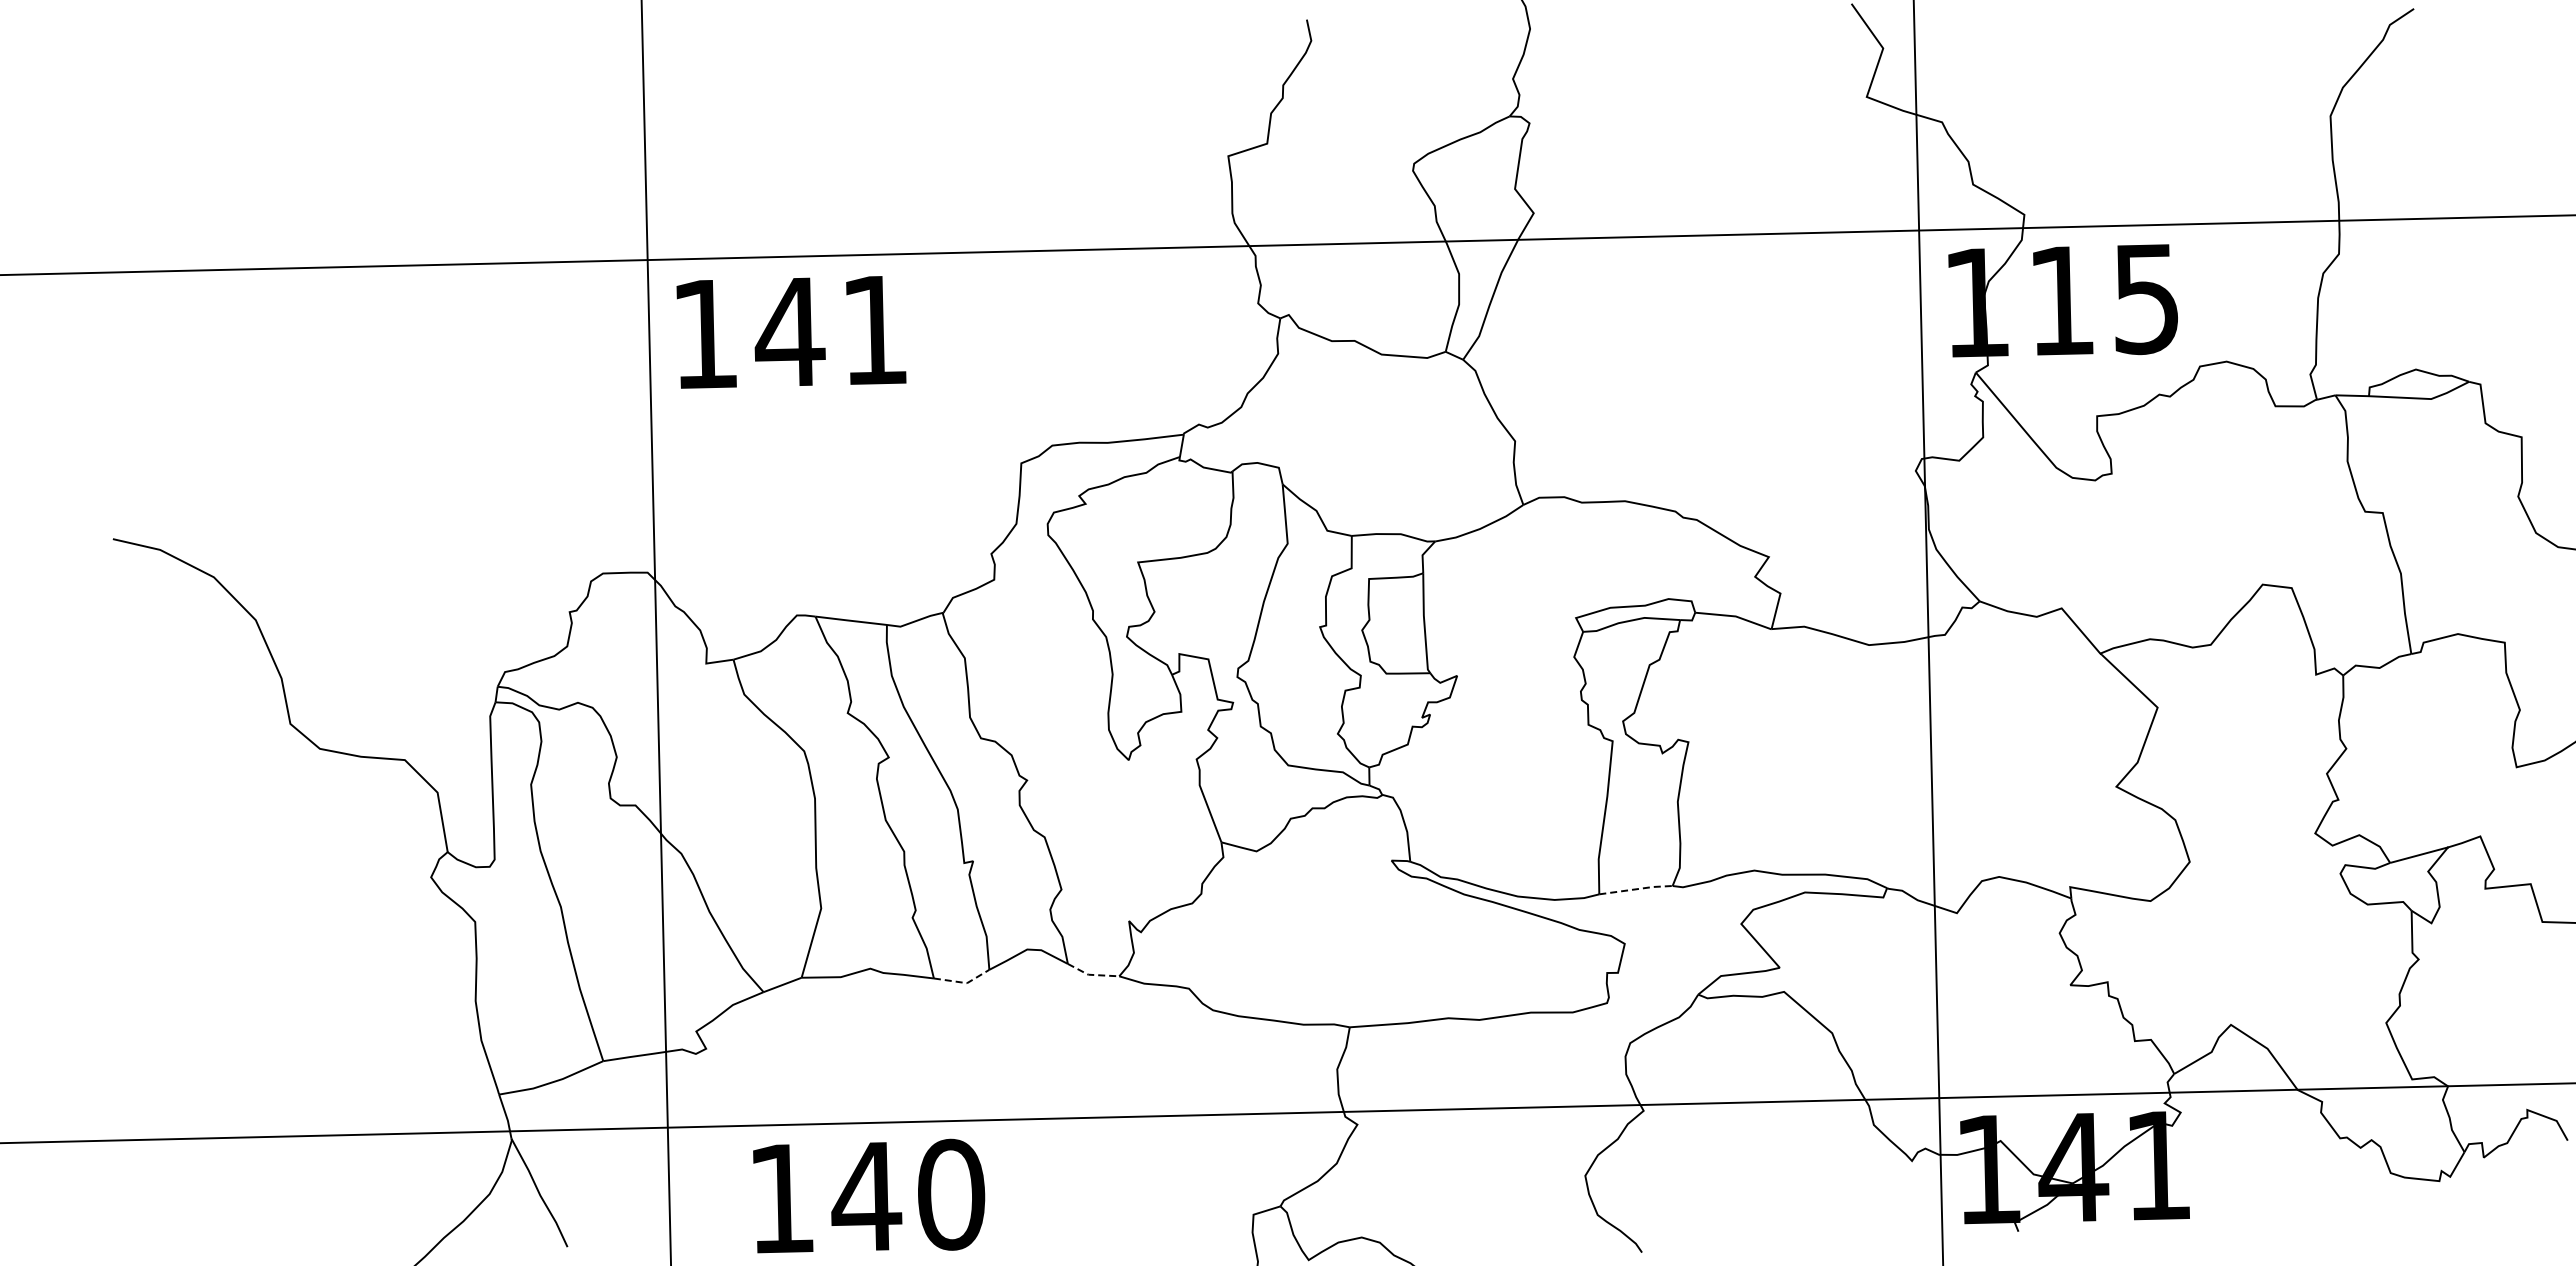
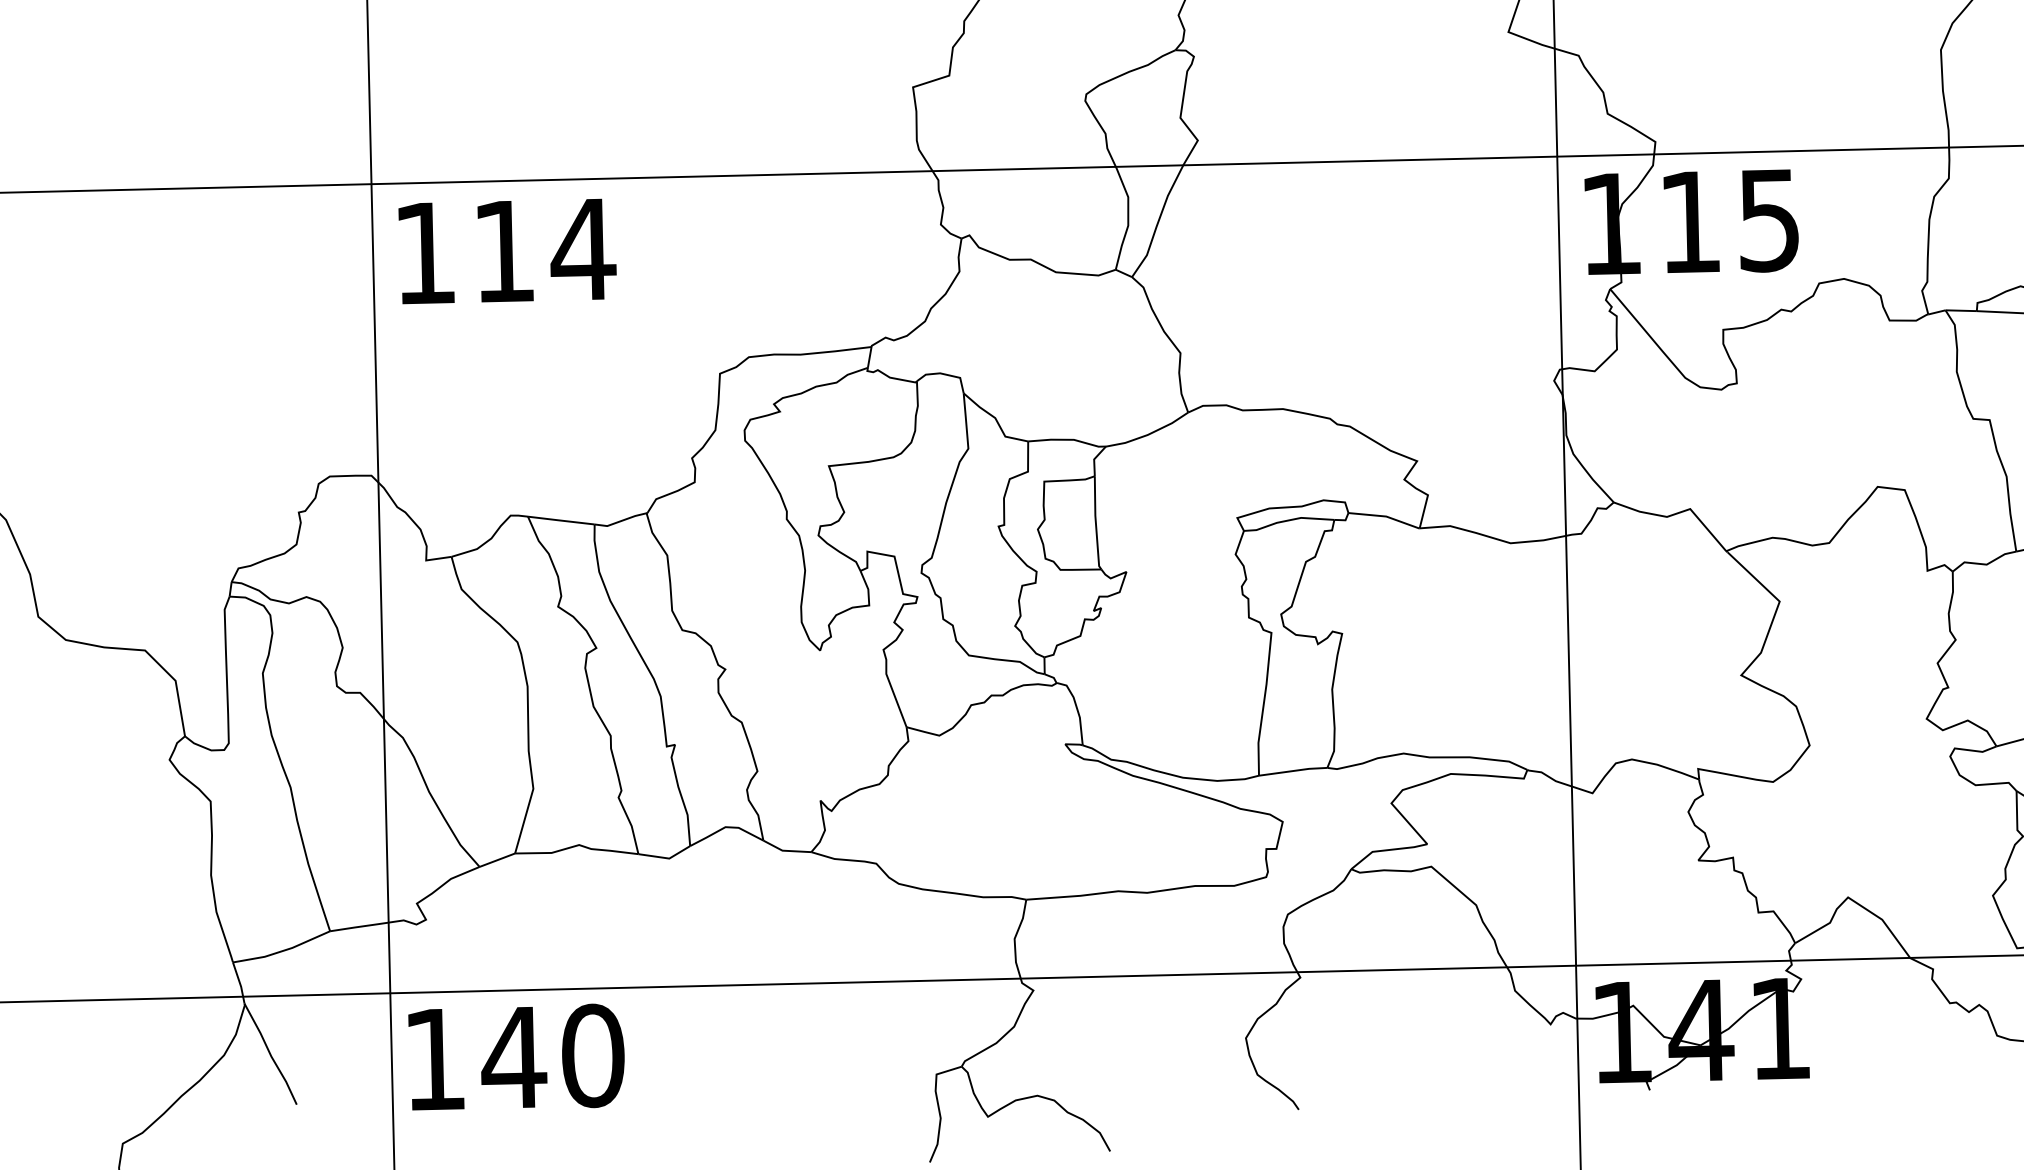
text: (832, 330) -> (543, 249), 141 -> 114
line: (1636, 889) -> (1293, 771), dashed -> solid
line: (1092, 974) -> (786, 850), dashed -> solid
line: (964, 982) -> (666, 857), dashed -> solid
text: (869, 1195) -> (516, 1056), moved

